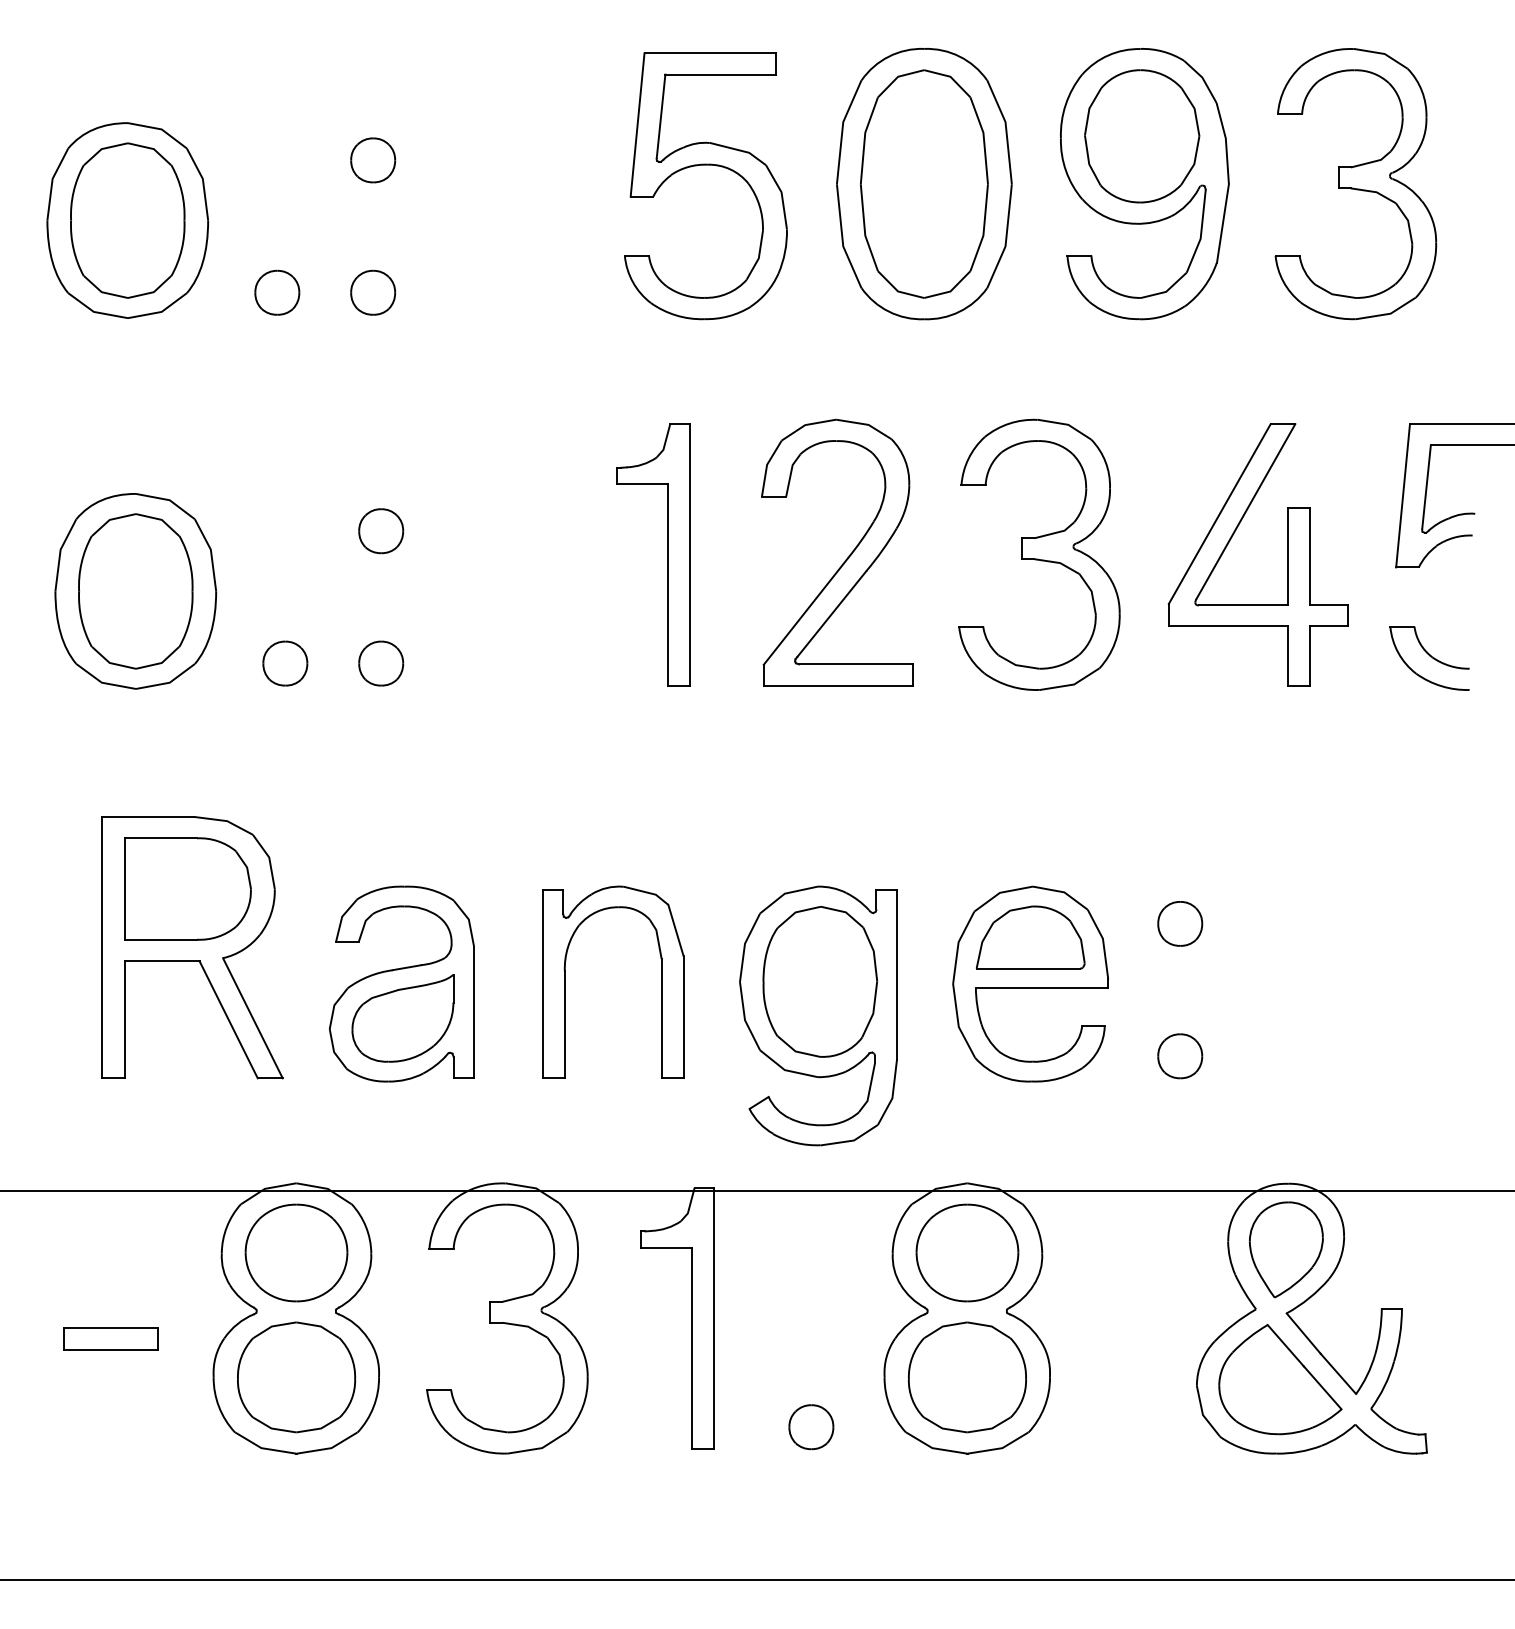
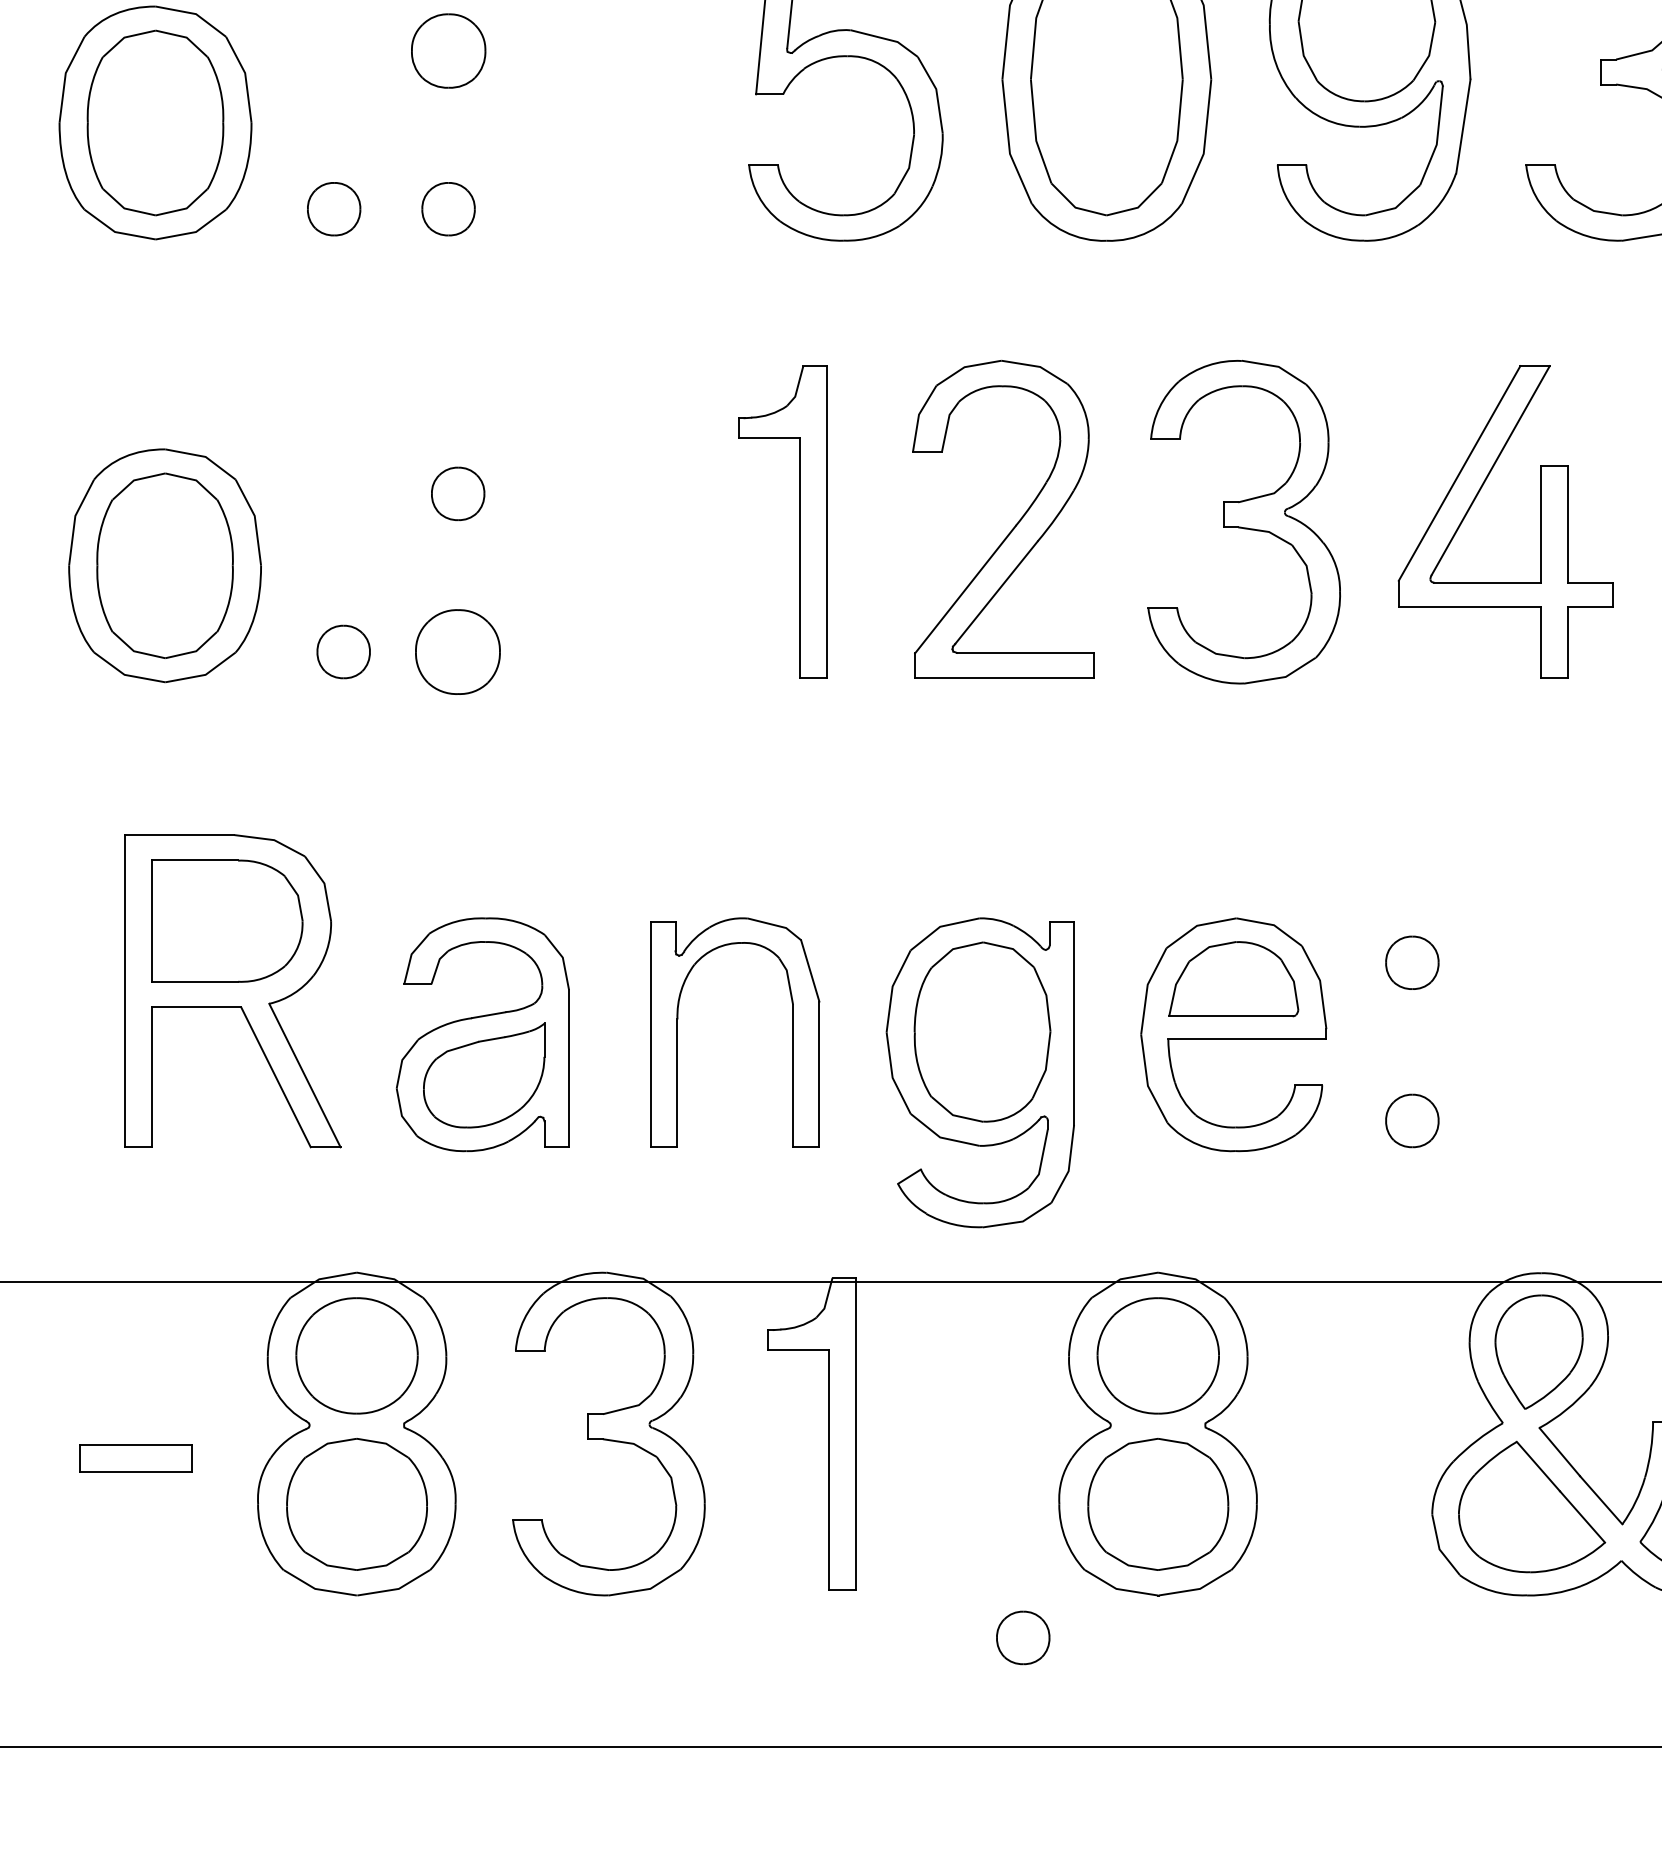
part: (372, 160) -> (447, 51), size x1.4
part: (381, 663) -> (458, 651), size x1.6
part: (811, 1427) -> (1023, 1638), moved

